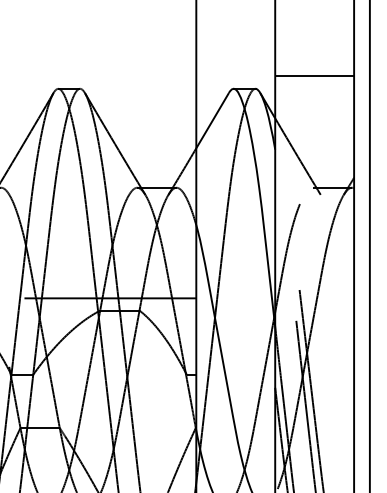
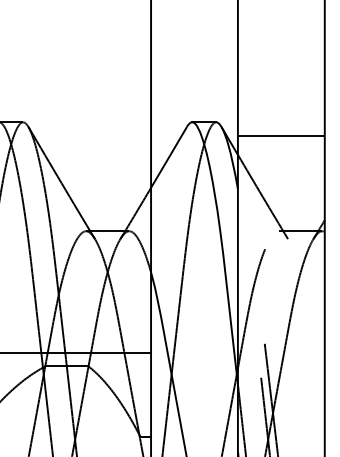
line: (314, 76) -> (281, 136), moved

